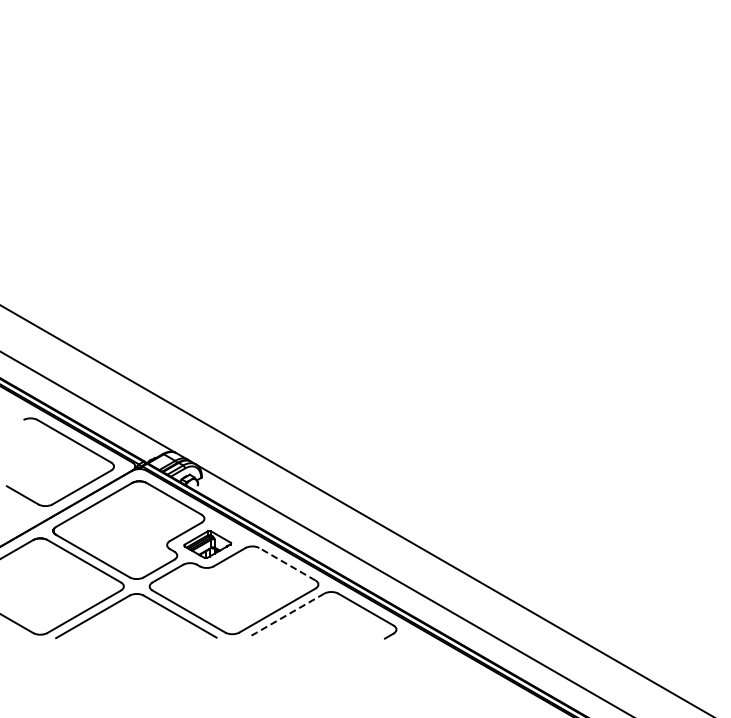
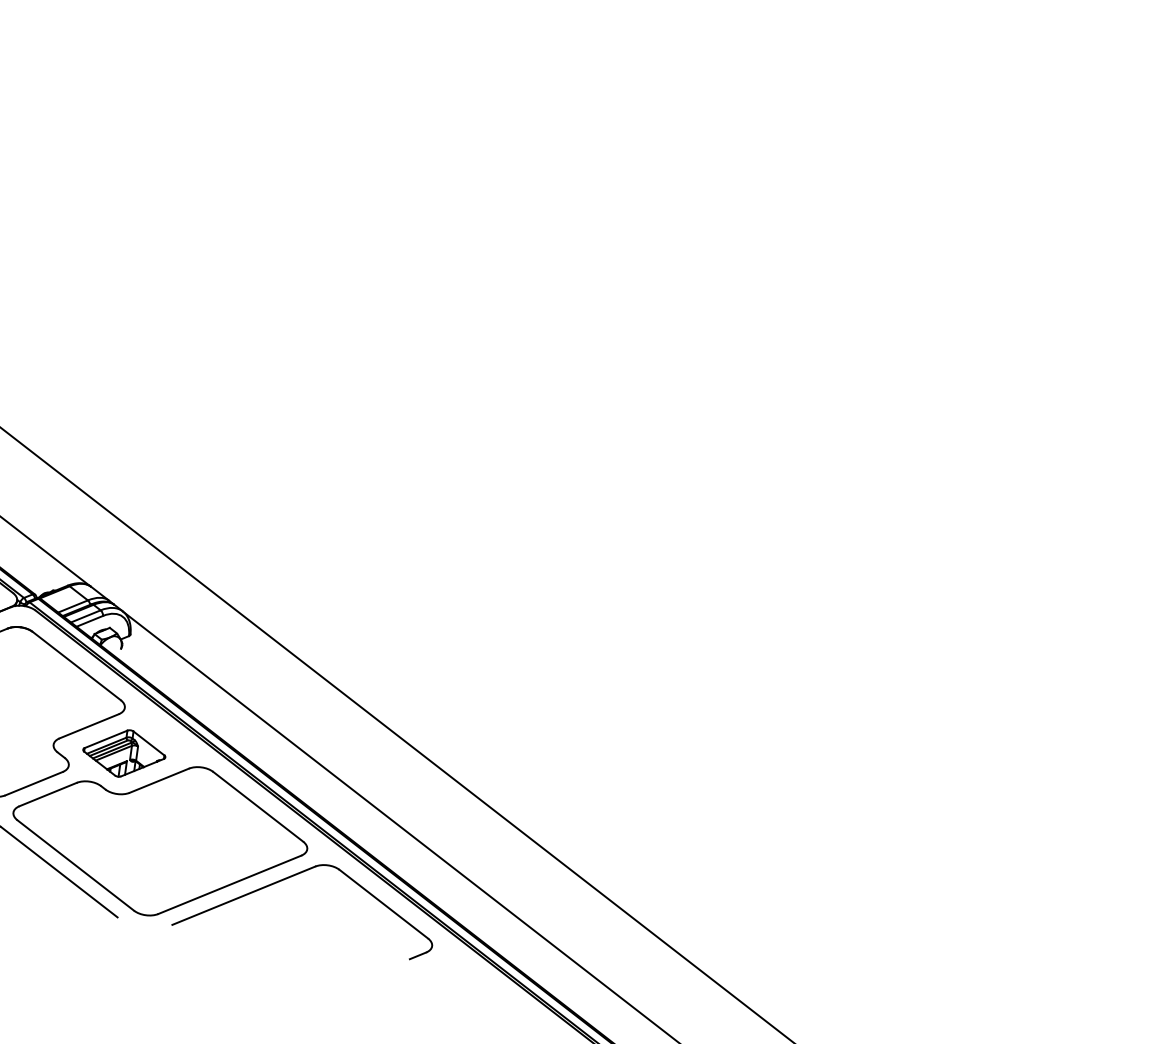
line: (287, 564) -> (258, 807), dashed -> solid
line: (286, 615) -> (244, 895), dashed -> solid

